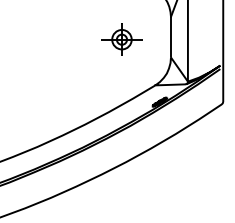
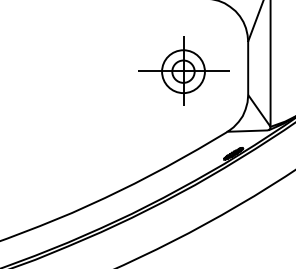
part: (121, 39) -> (182, 71), size x1.67

